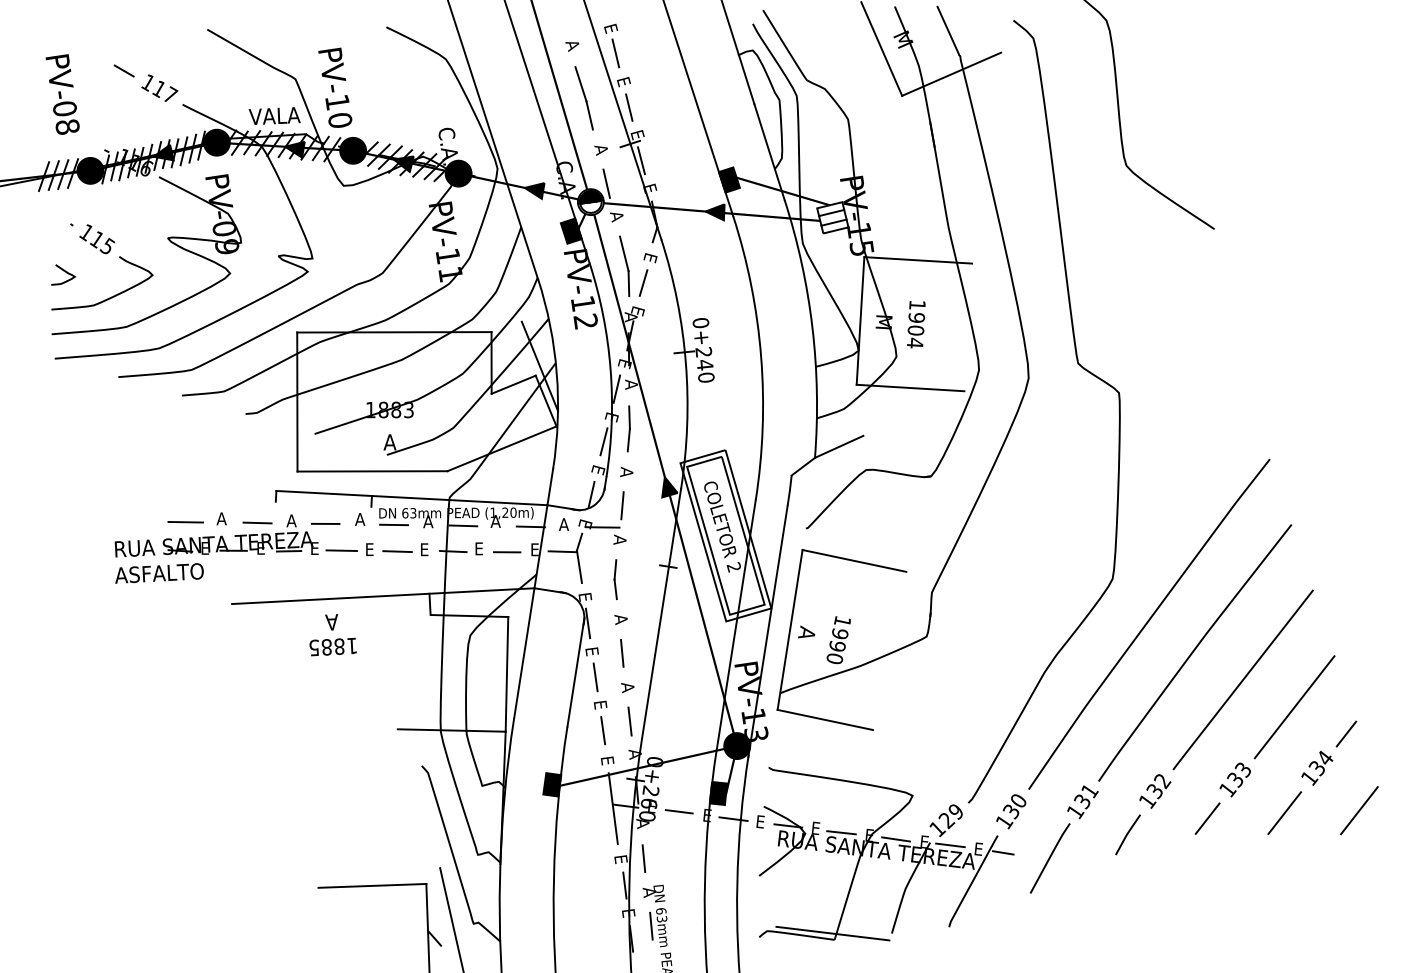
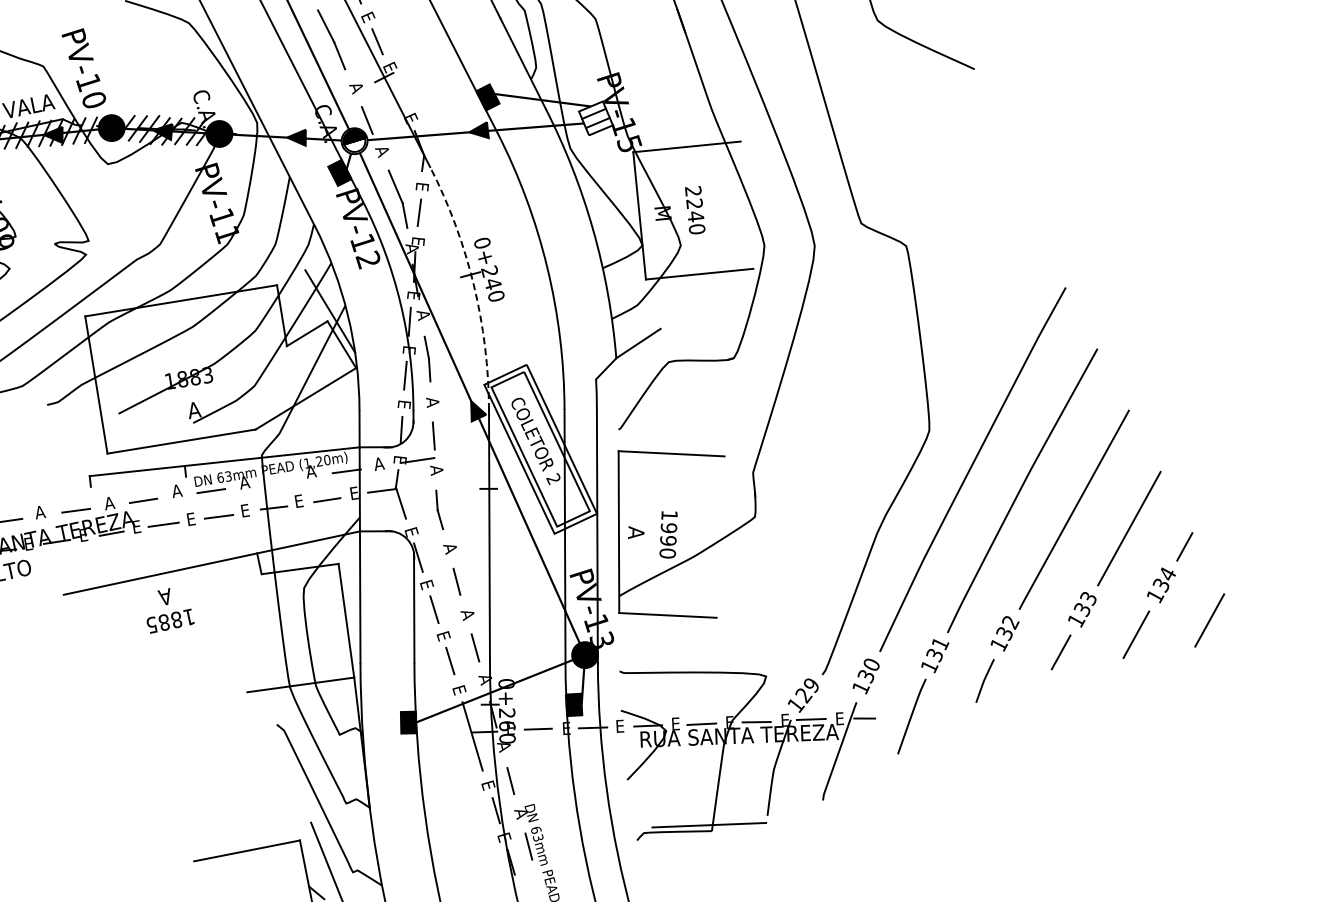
line: (641, 160) -> (397, 92), removed
text: (916, 324) -> (695, 210), 1904 -> 2240
arc: (685, 363) -> (473, 285), solid -> dashed
line: (463, 525) -> (279, 480), removed

